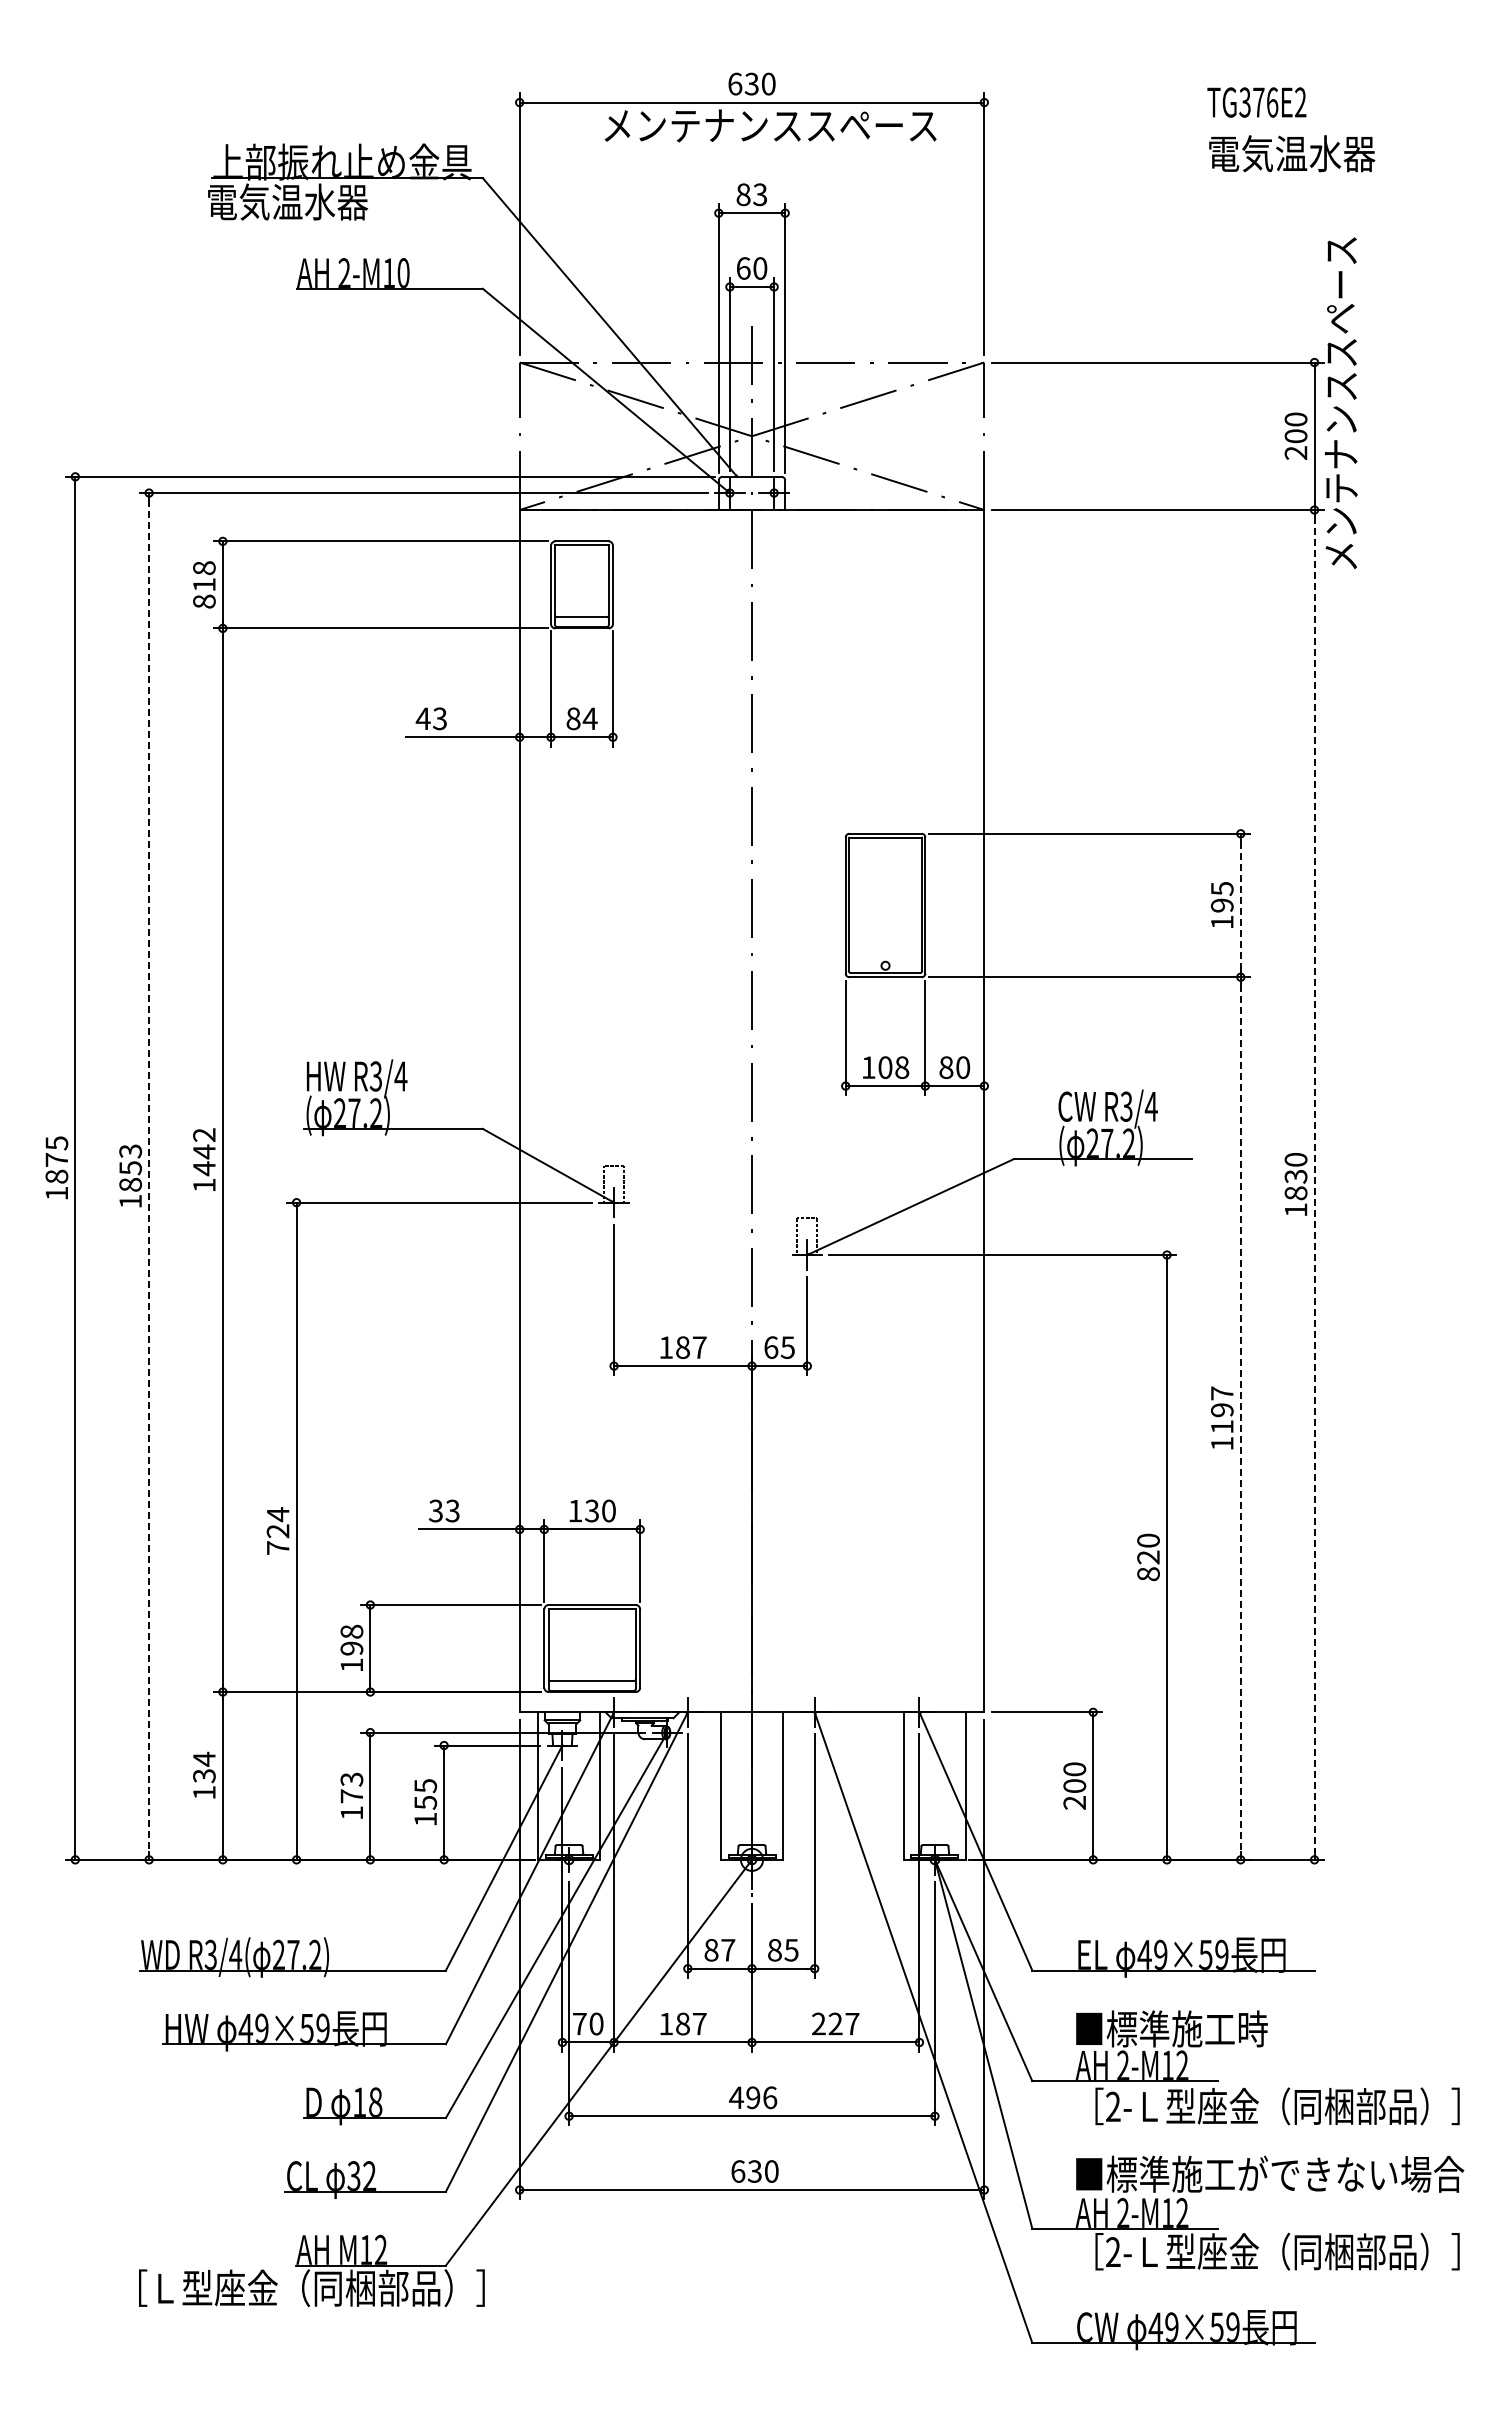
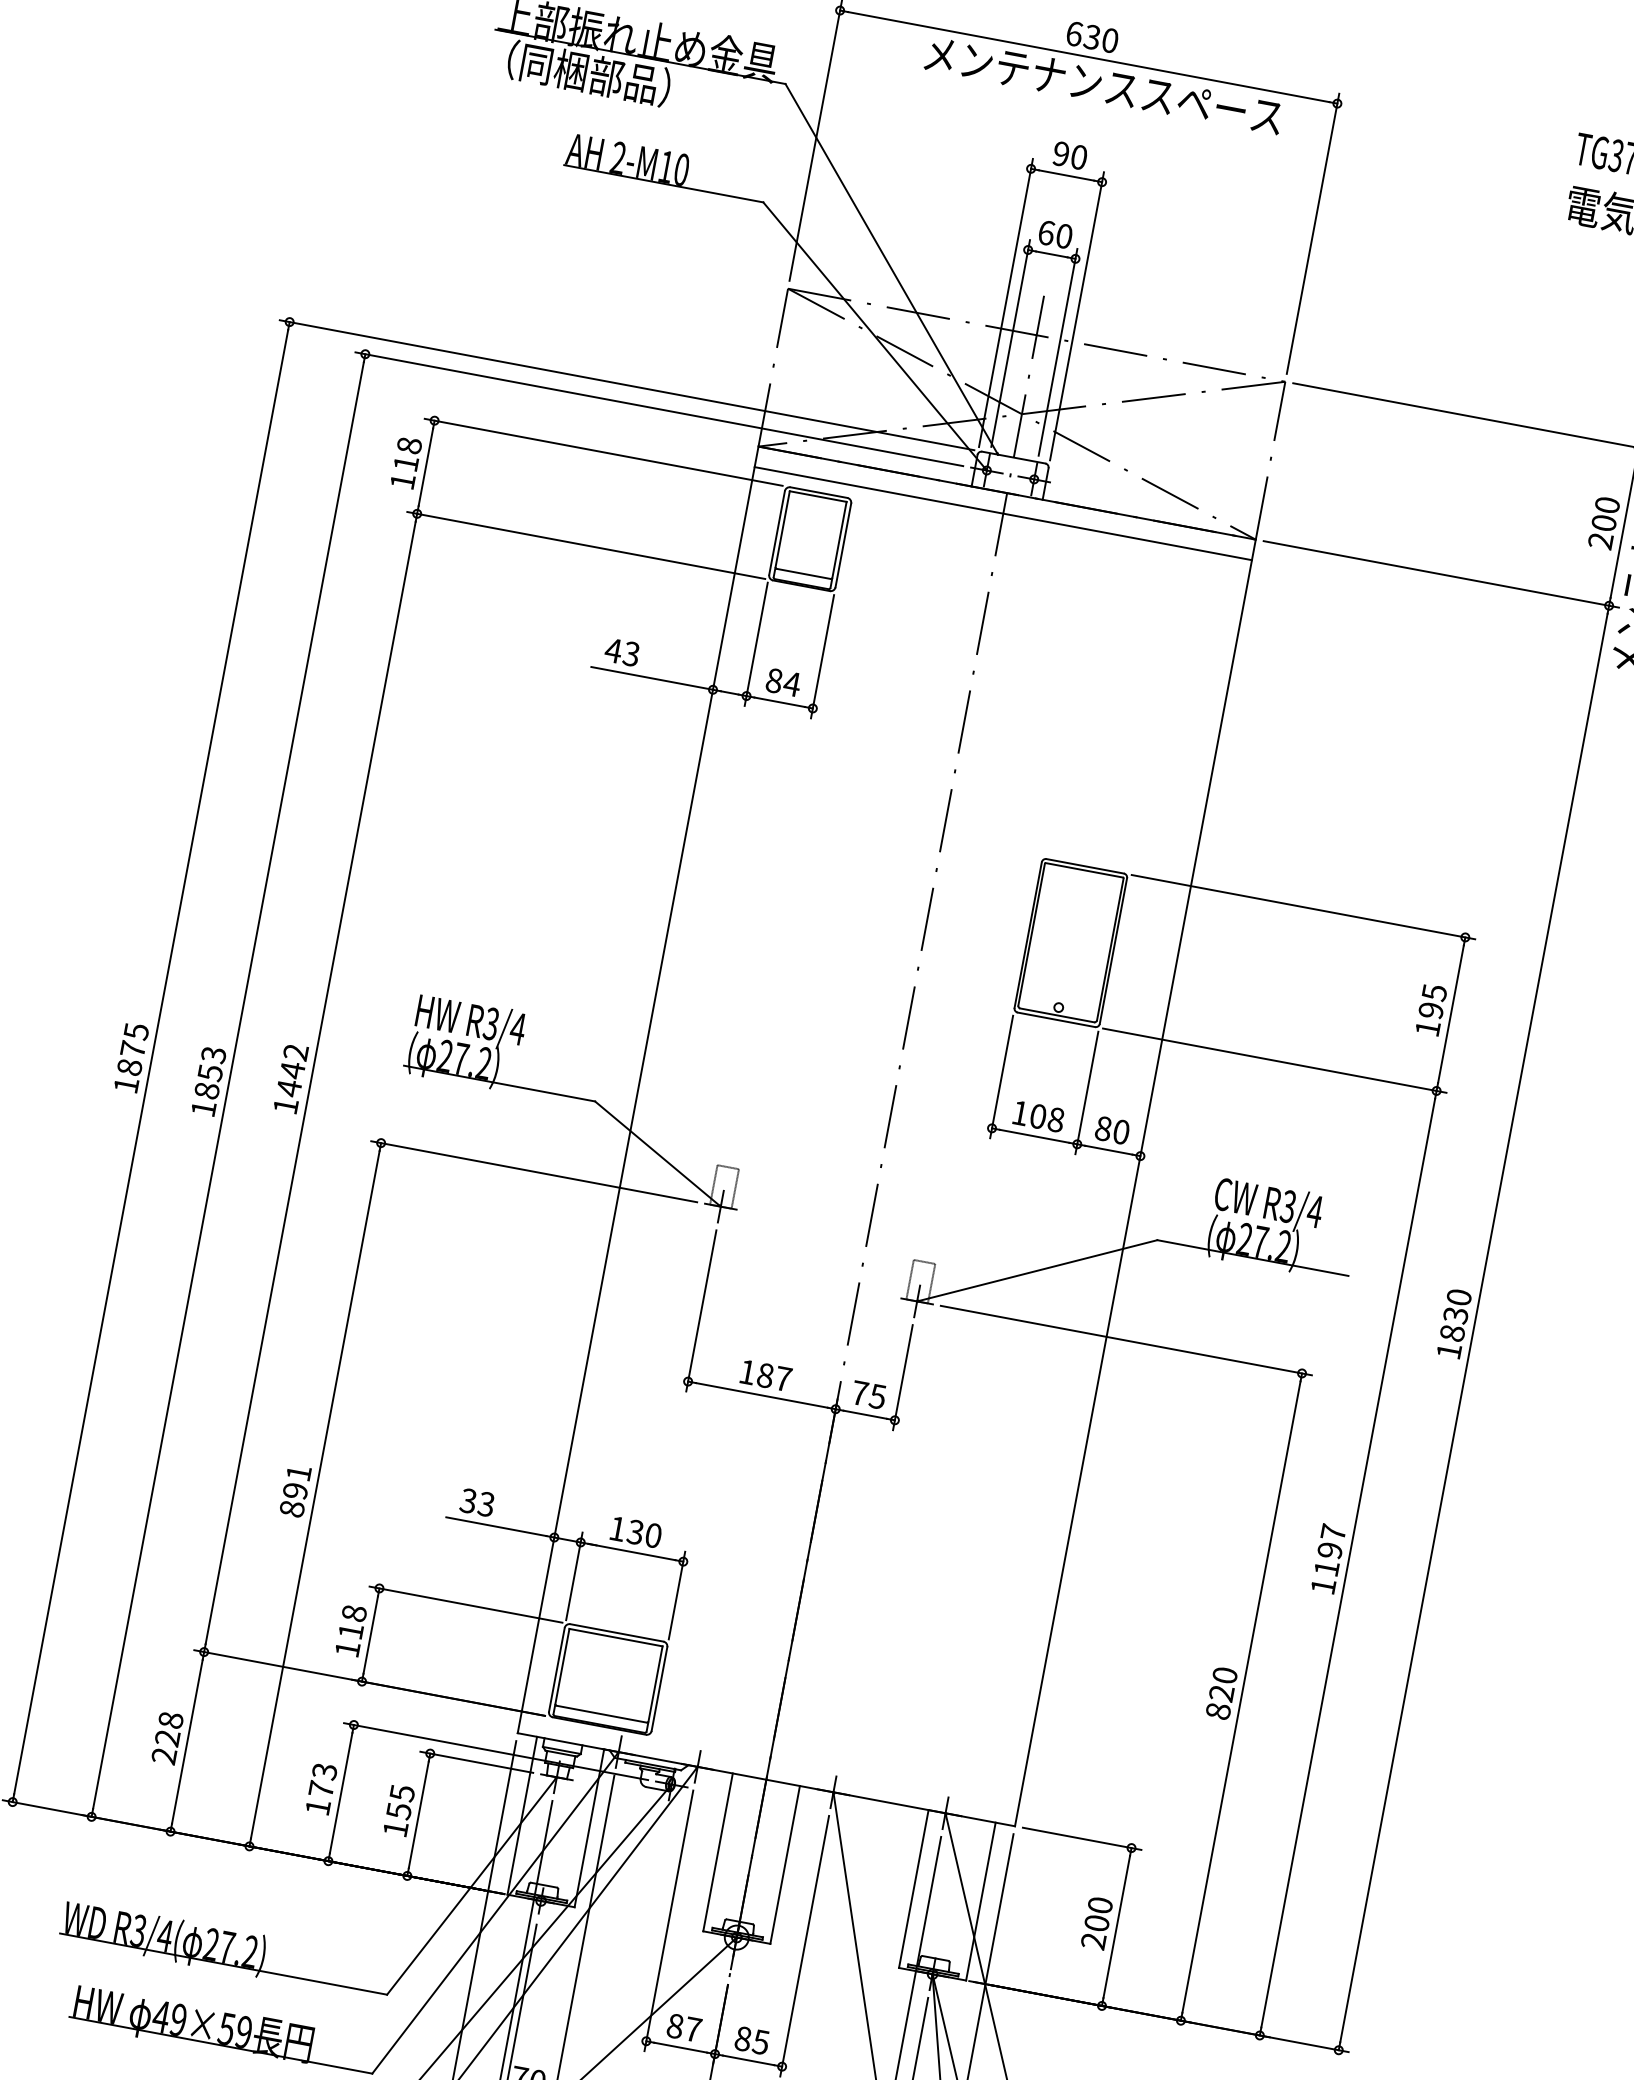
text: (751, 194) -> (1069, 155), 83 -> 90
text: (293, 201) -> (578, 71), 電気温水器 -> （同梱部品）
line: (751, 529) -> (1002, 513), added
text: (204, 601) -> (402, 481), 818 -> 118
line: (1240, 905) -> (1450, 1014), dashed -> solid
line: (149, 1176) -> (228, 1085), dashed -> solid
line: (1314, 1184) -> (1474, 1327), dashed -> solid
text: (771, 1347) -> (860, 1393), 65 -> 75
line: (1240, 1418) -> (1347, 1563), dashed -> solid
text: (277, 1530) -> (294, 1490), 724 -> 891
text: (351, 1648) -> (350, 1631), 198 -> 118
text: (204, 1775) -> (167, 1737), 134 -> 228

